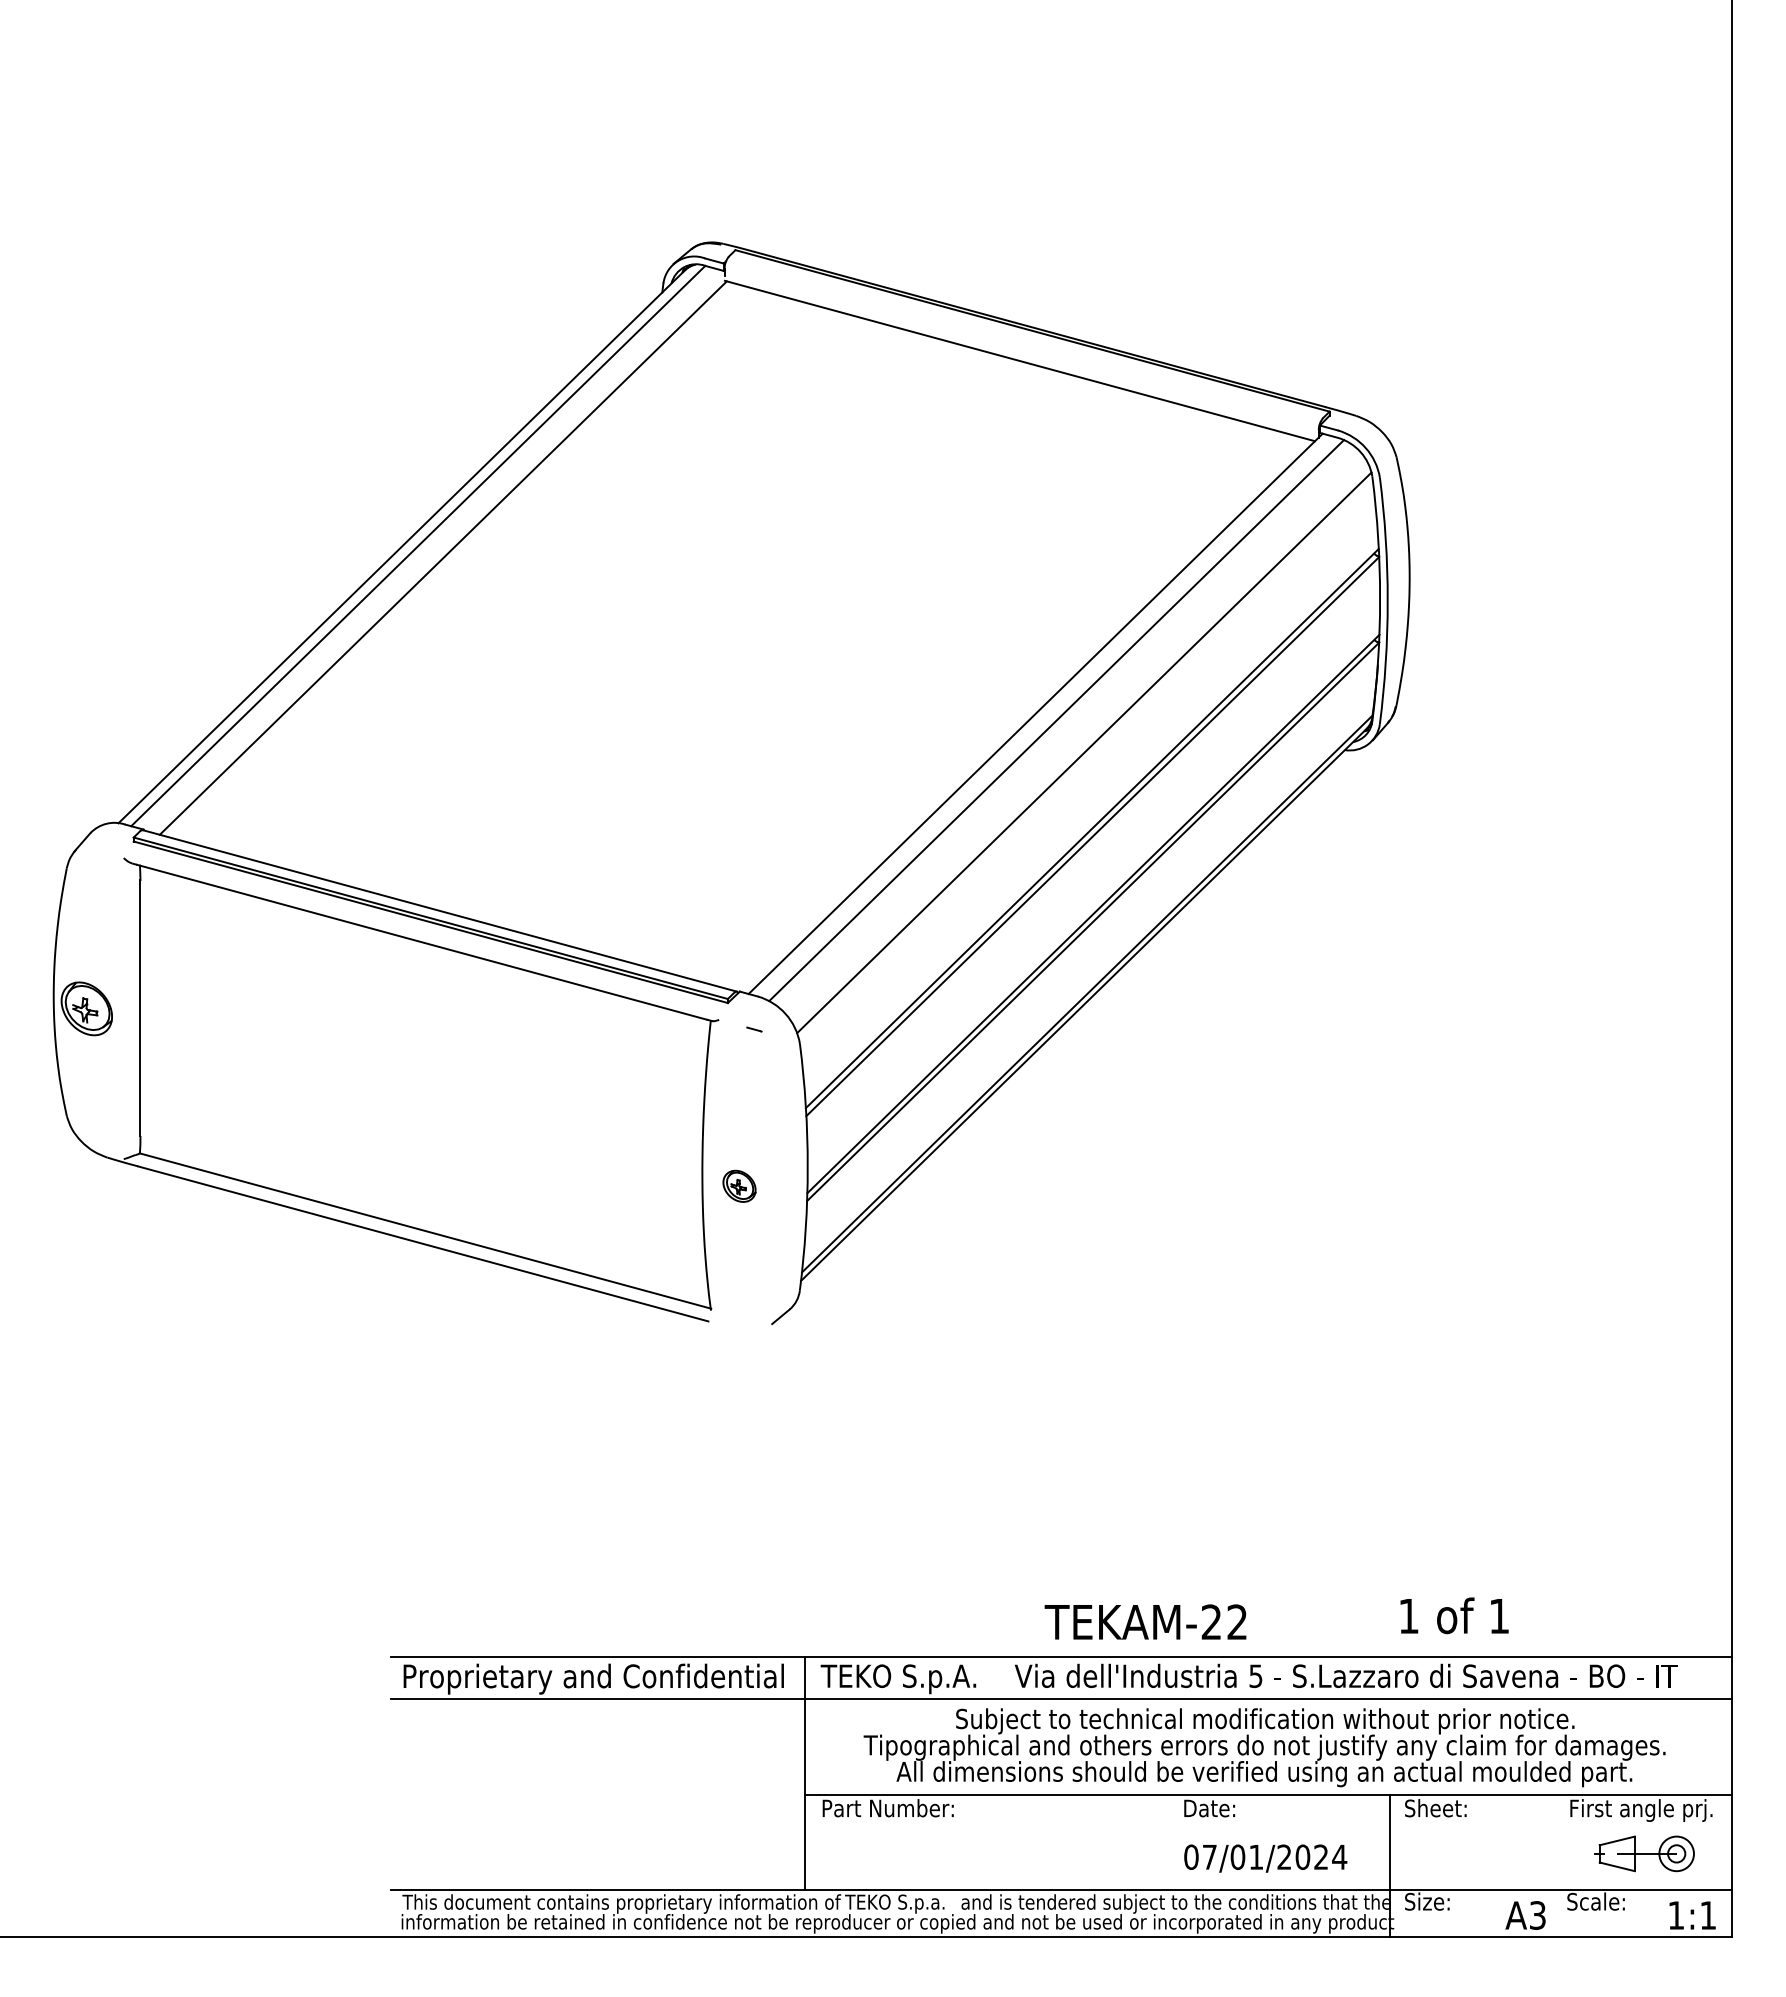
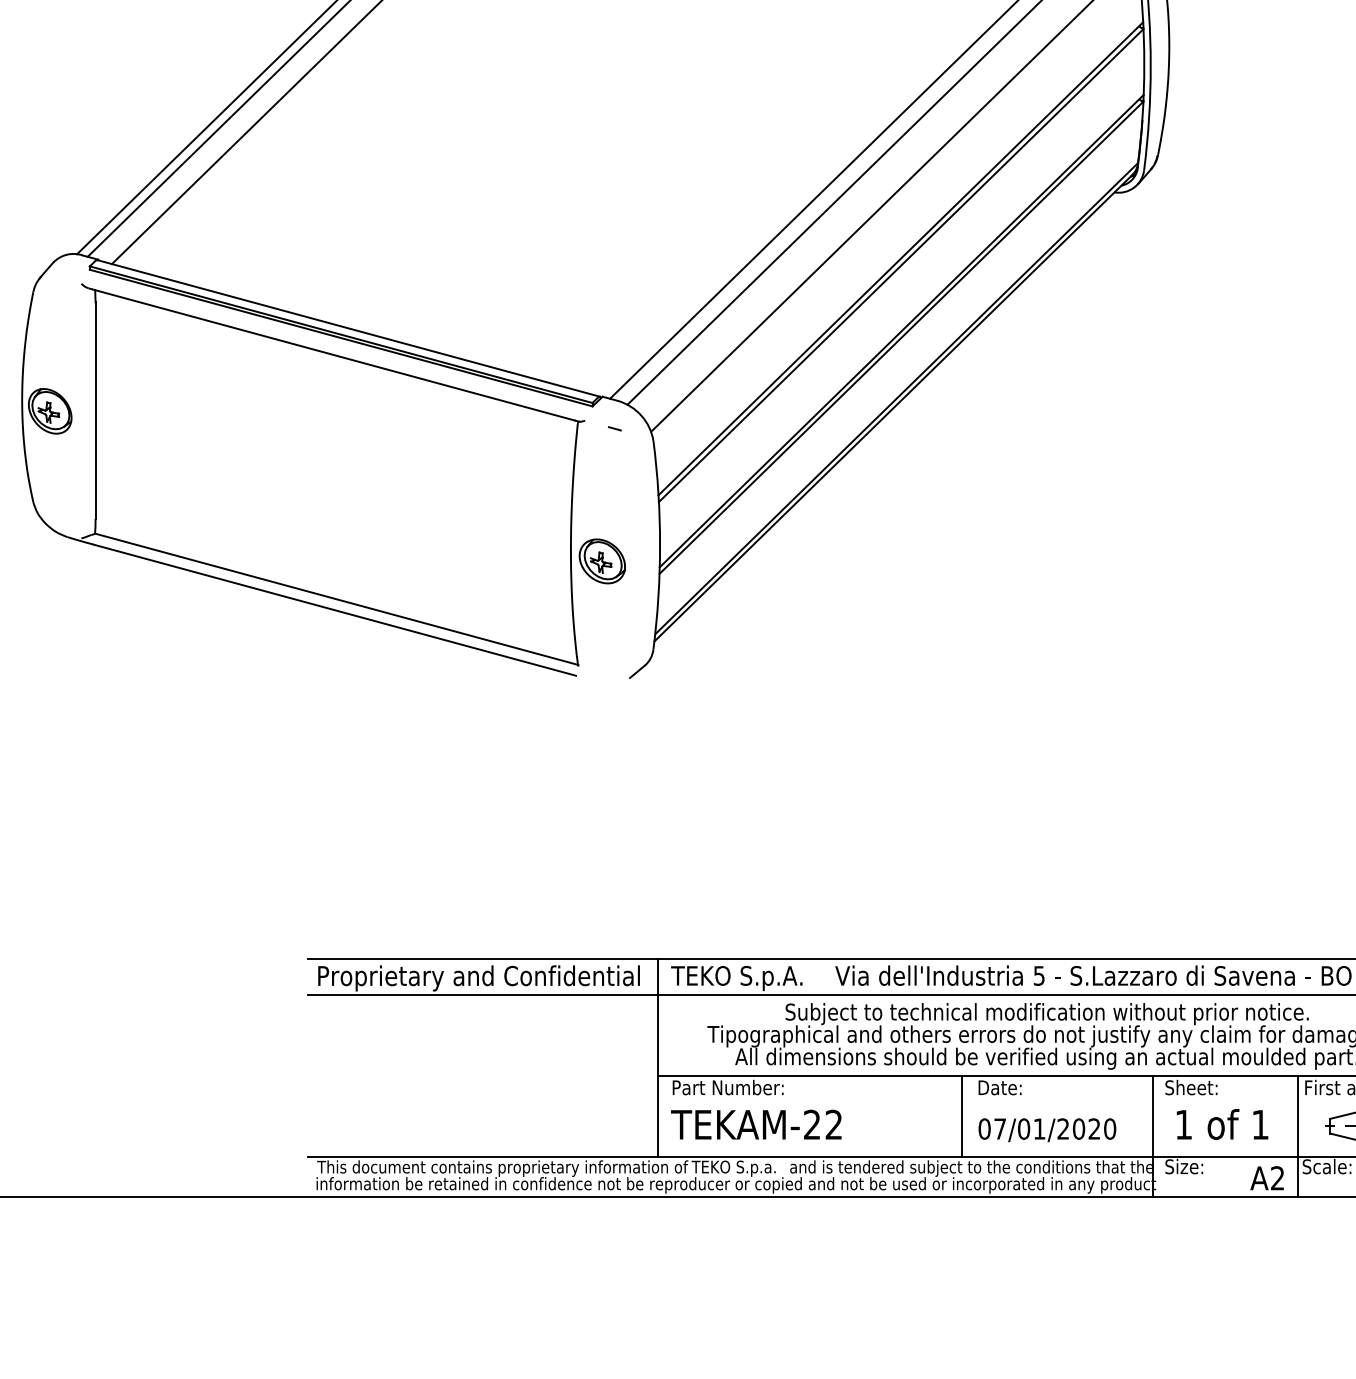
part: (739, 1186) -> (602, 561), size x1.67
text: (1454, 1615) -> (1222, 1124), moved
text: (1145, 1621) -> (756, 1124), moved
line: (1164, 1842) -> (961, 1116), added
text: (1339, 1856) -> (1109, 1128), 07/01/2024 -> 07/01/2020
line: (1561, 1865) -> (1297, 1136), added
text: (1537, 1915) -> (1277, 1178), A3 -> A2

